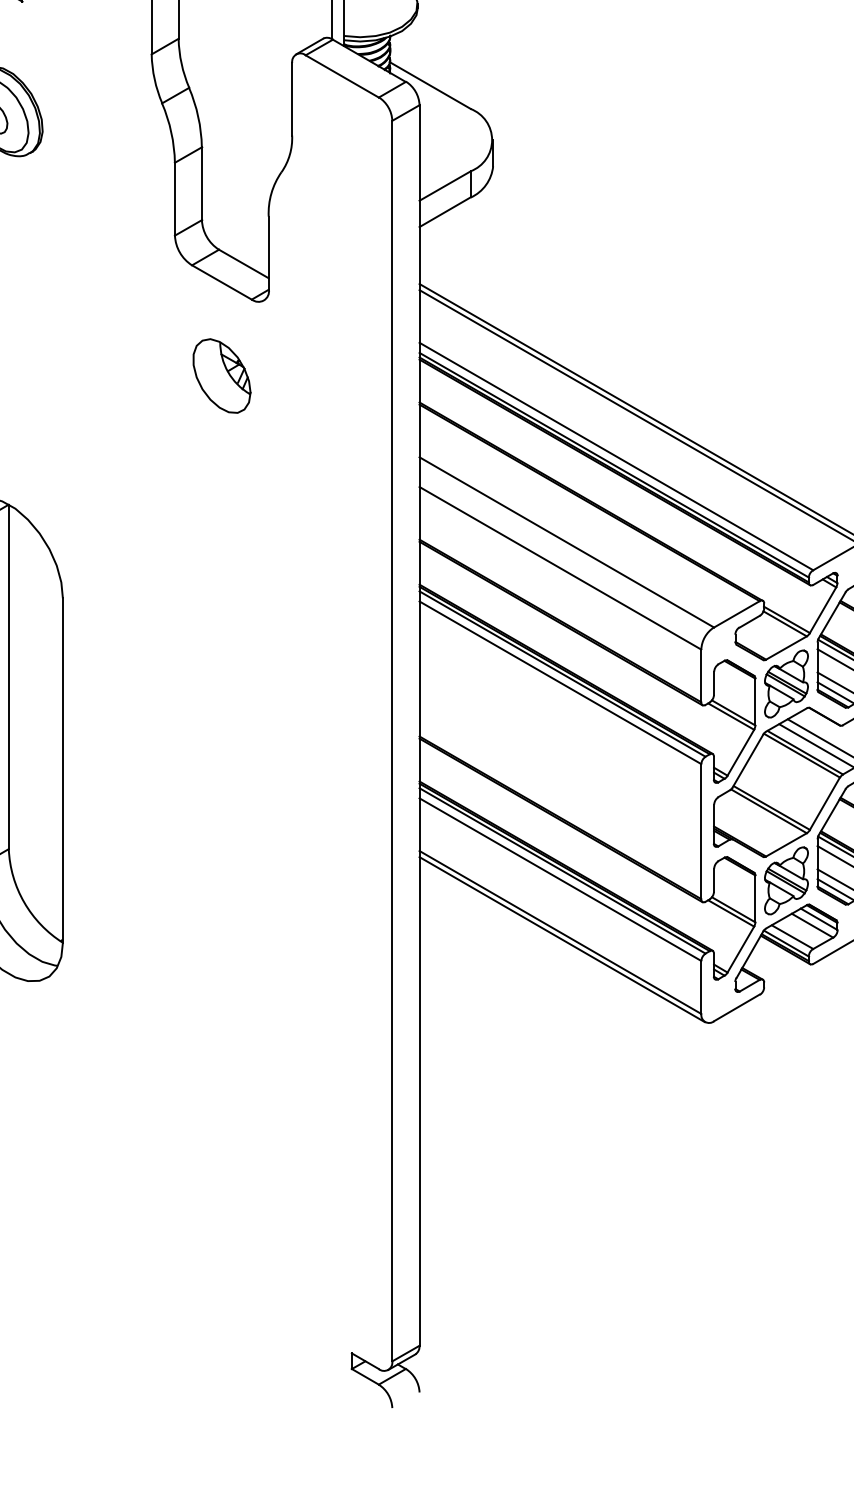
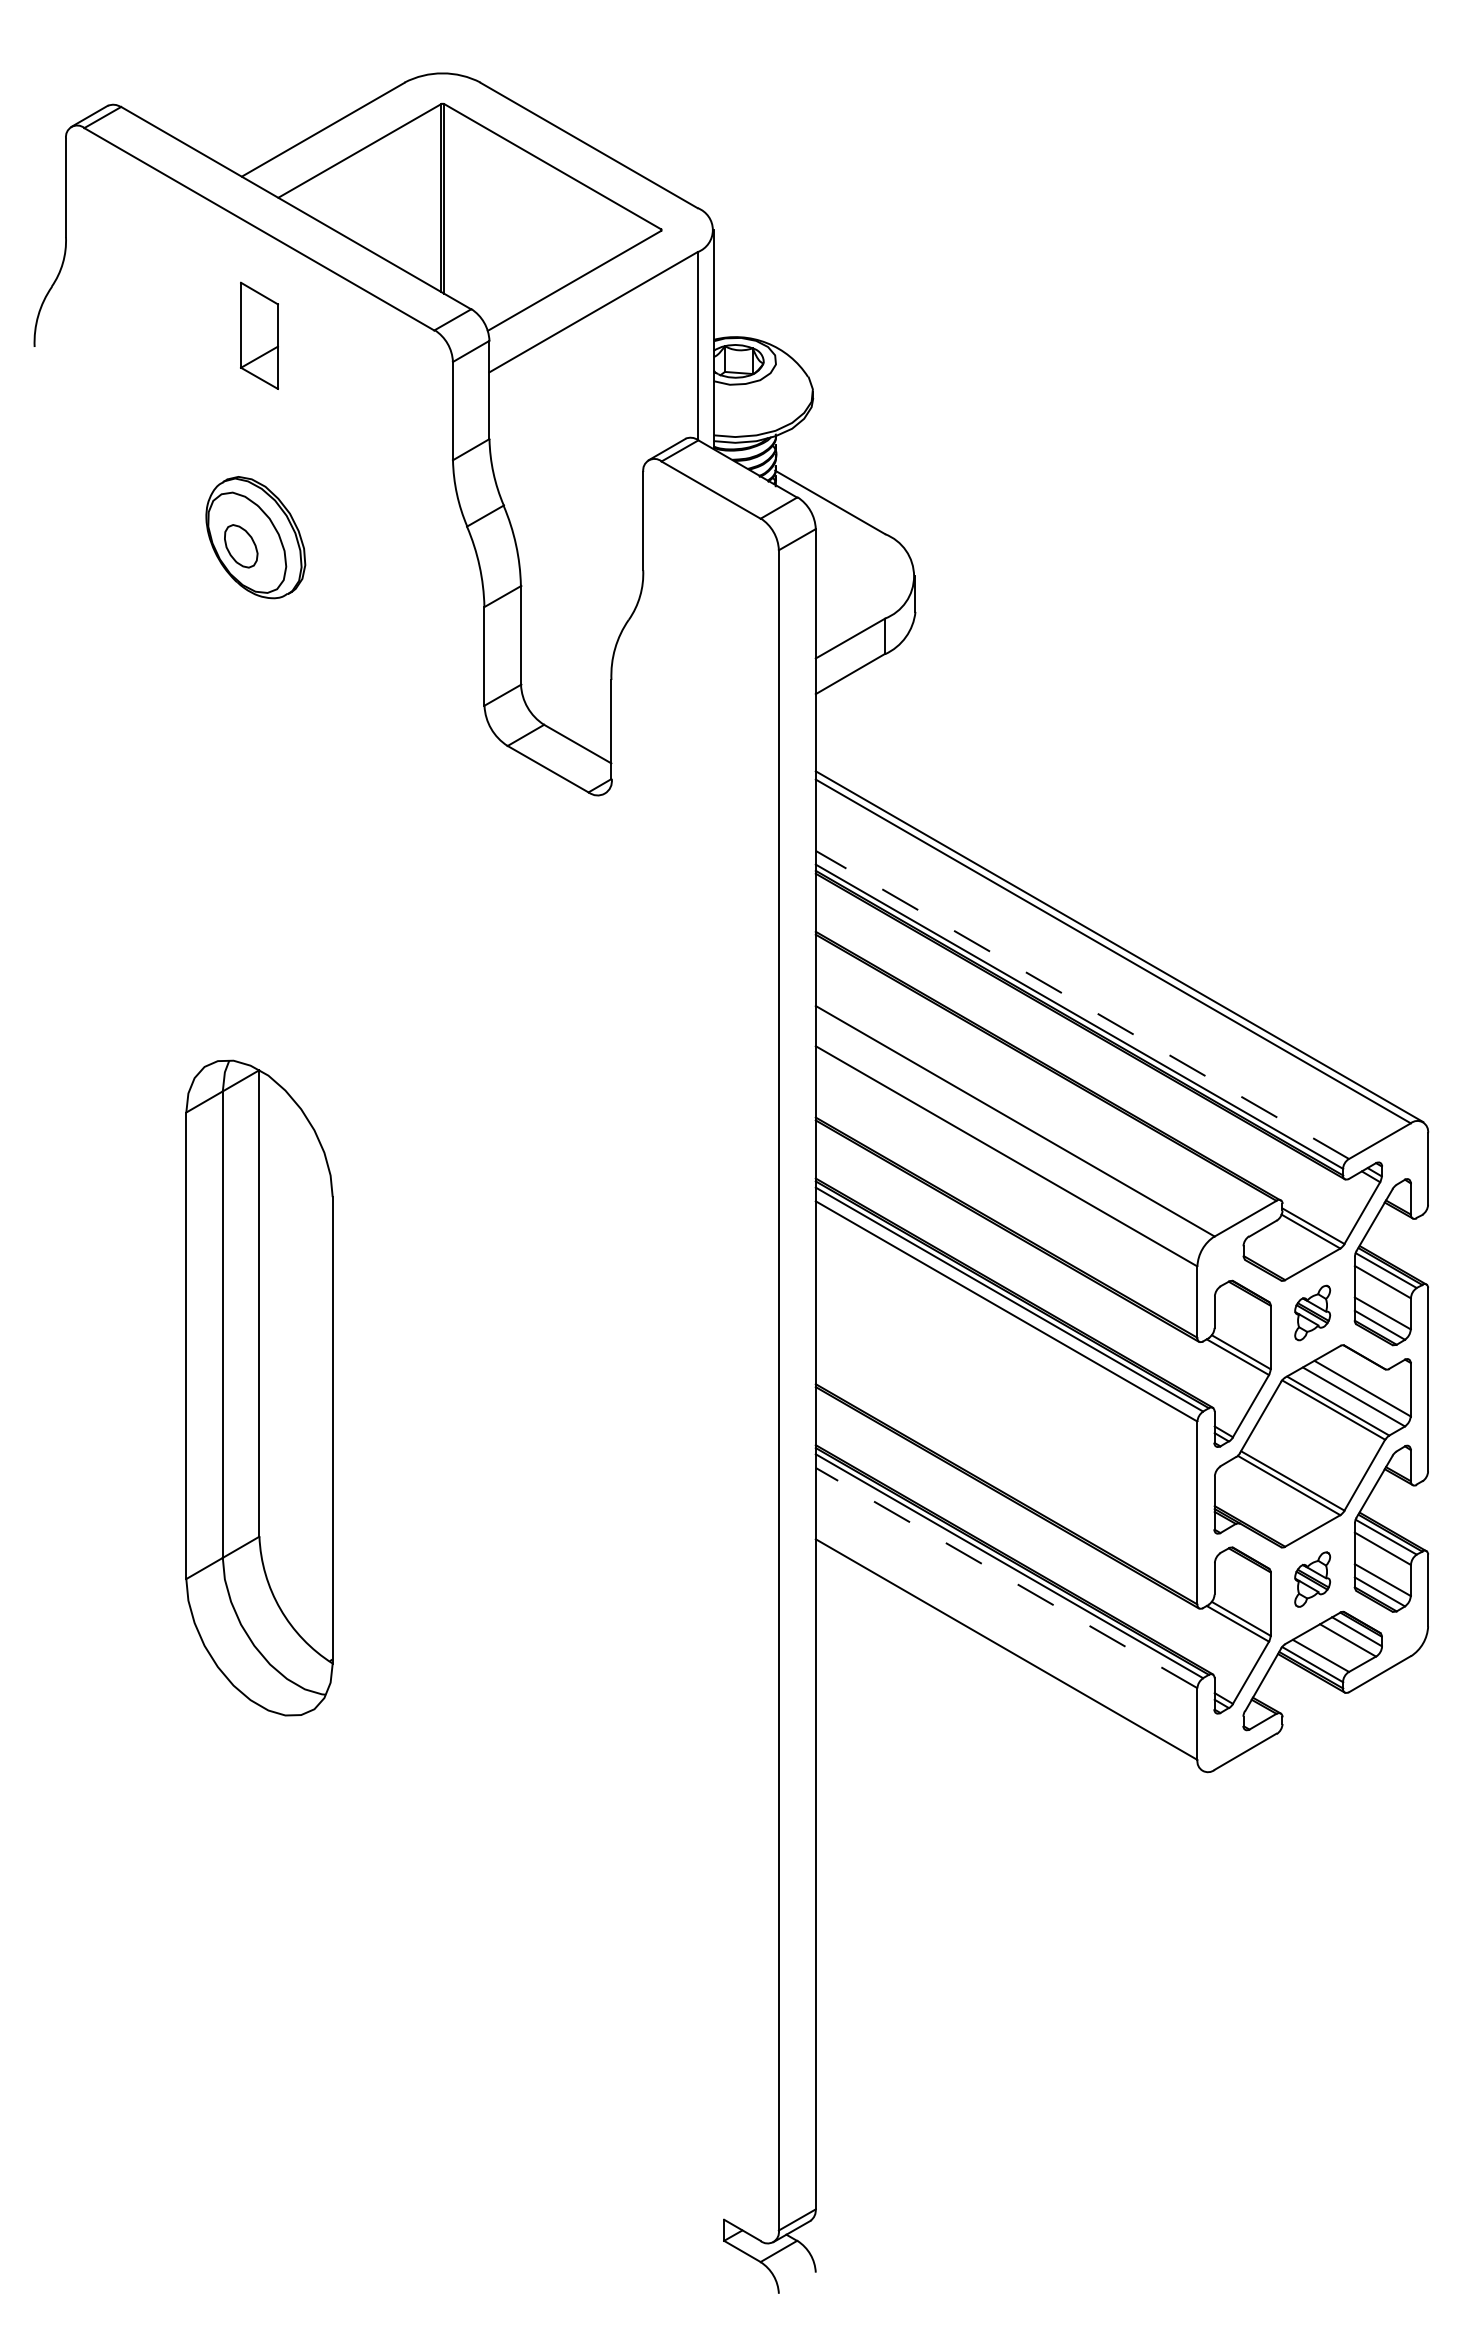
part: (221, 375) -> (547, 895), removed
line: (616, 456) -> (1082, 1004), solid -> dashed
part: (786, 683) -> (1312, 1312), size x0.6
line: (560, 879) -> (1006, 1577), solid -> dashed
part: (786, 880) -> (1312, 1579), size x0.6
line: (561, 939) -> (1008, 1659), removed

